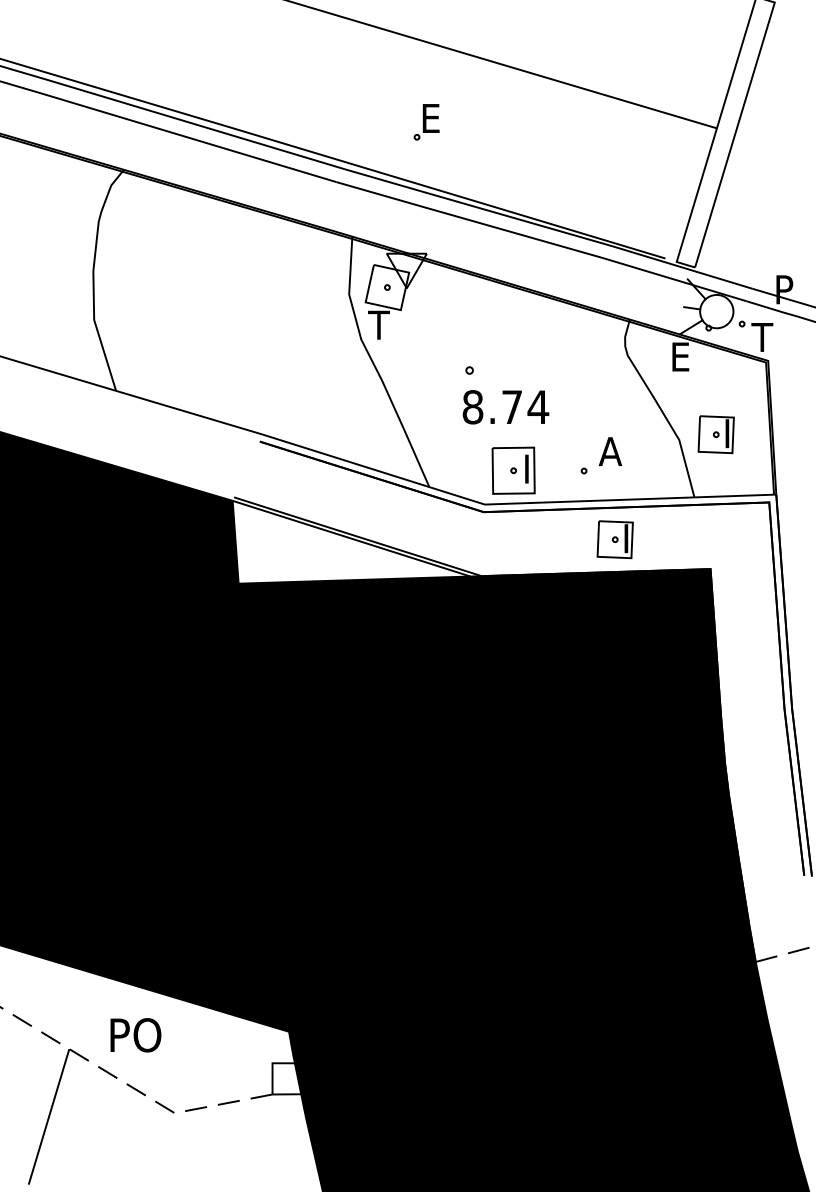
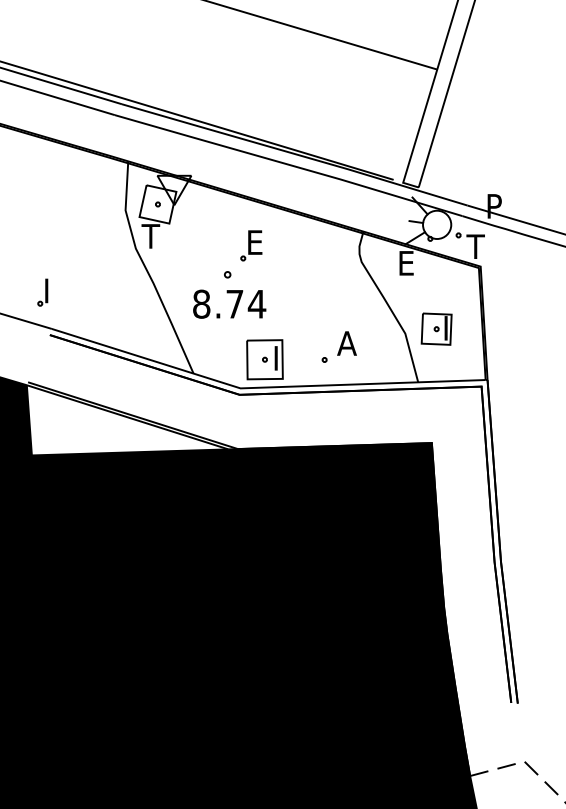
part: (426, 122) -> (251, 245), moved
part: (251, 391) -> (42, 292), added
text: (505, 407) -> (229, 304), moved
part: (614, 539) -> (350, 418), removed

